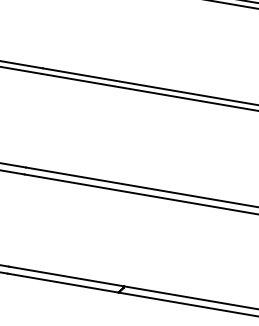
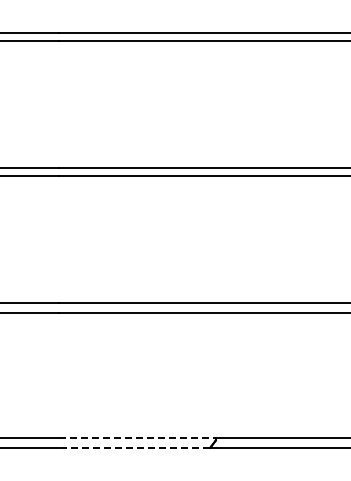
line: (67, 276) -> (138, 438), solid -> dashed
line: (62, 282) -> (134, 447), solid -> dashed

